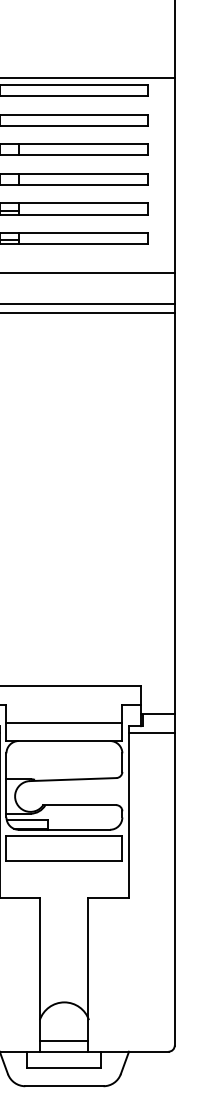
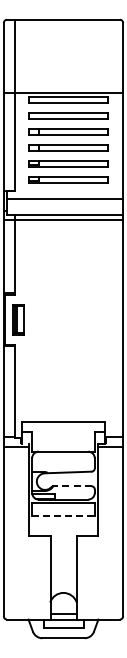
line: (64, 722) -> (63, 441), removed
line: (79, 805) -> (71, 486), solid -> dashed
line: (64, 861) -> (63, 516), solid -> dashed

